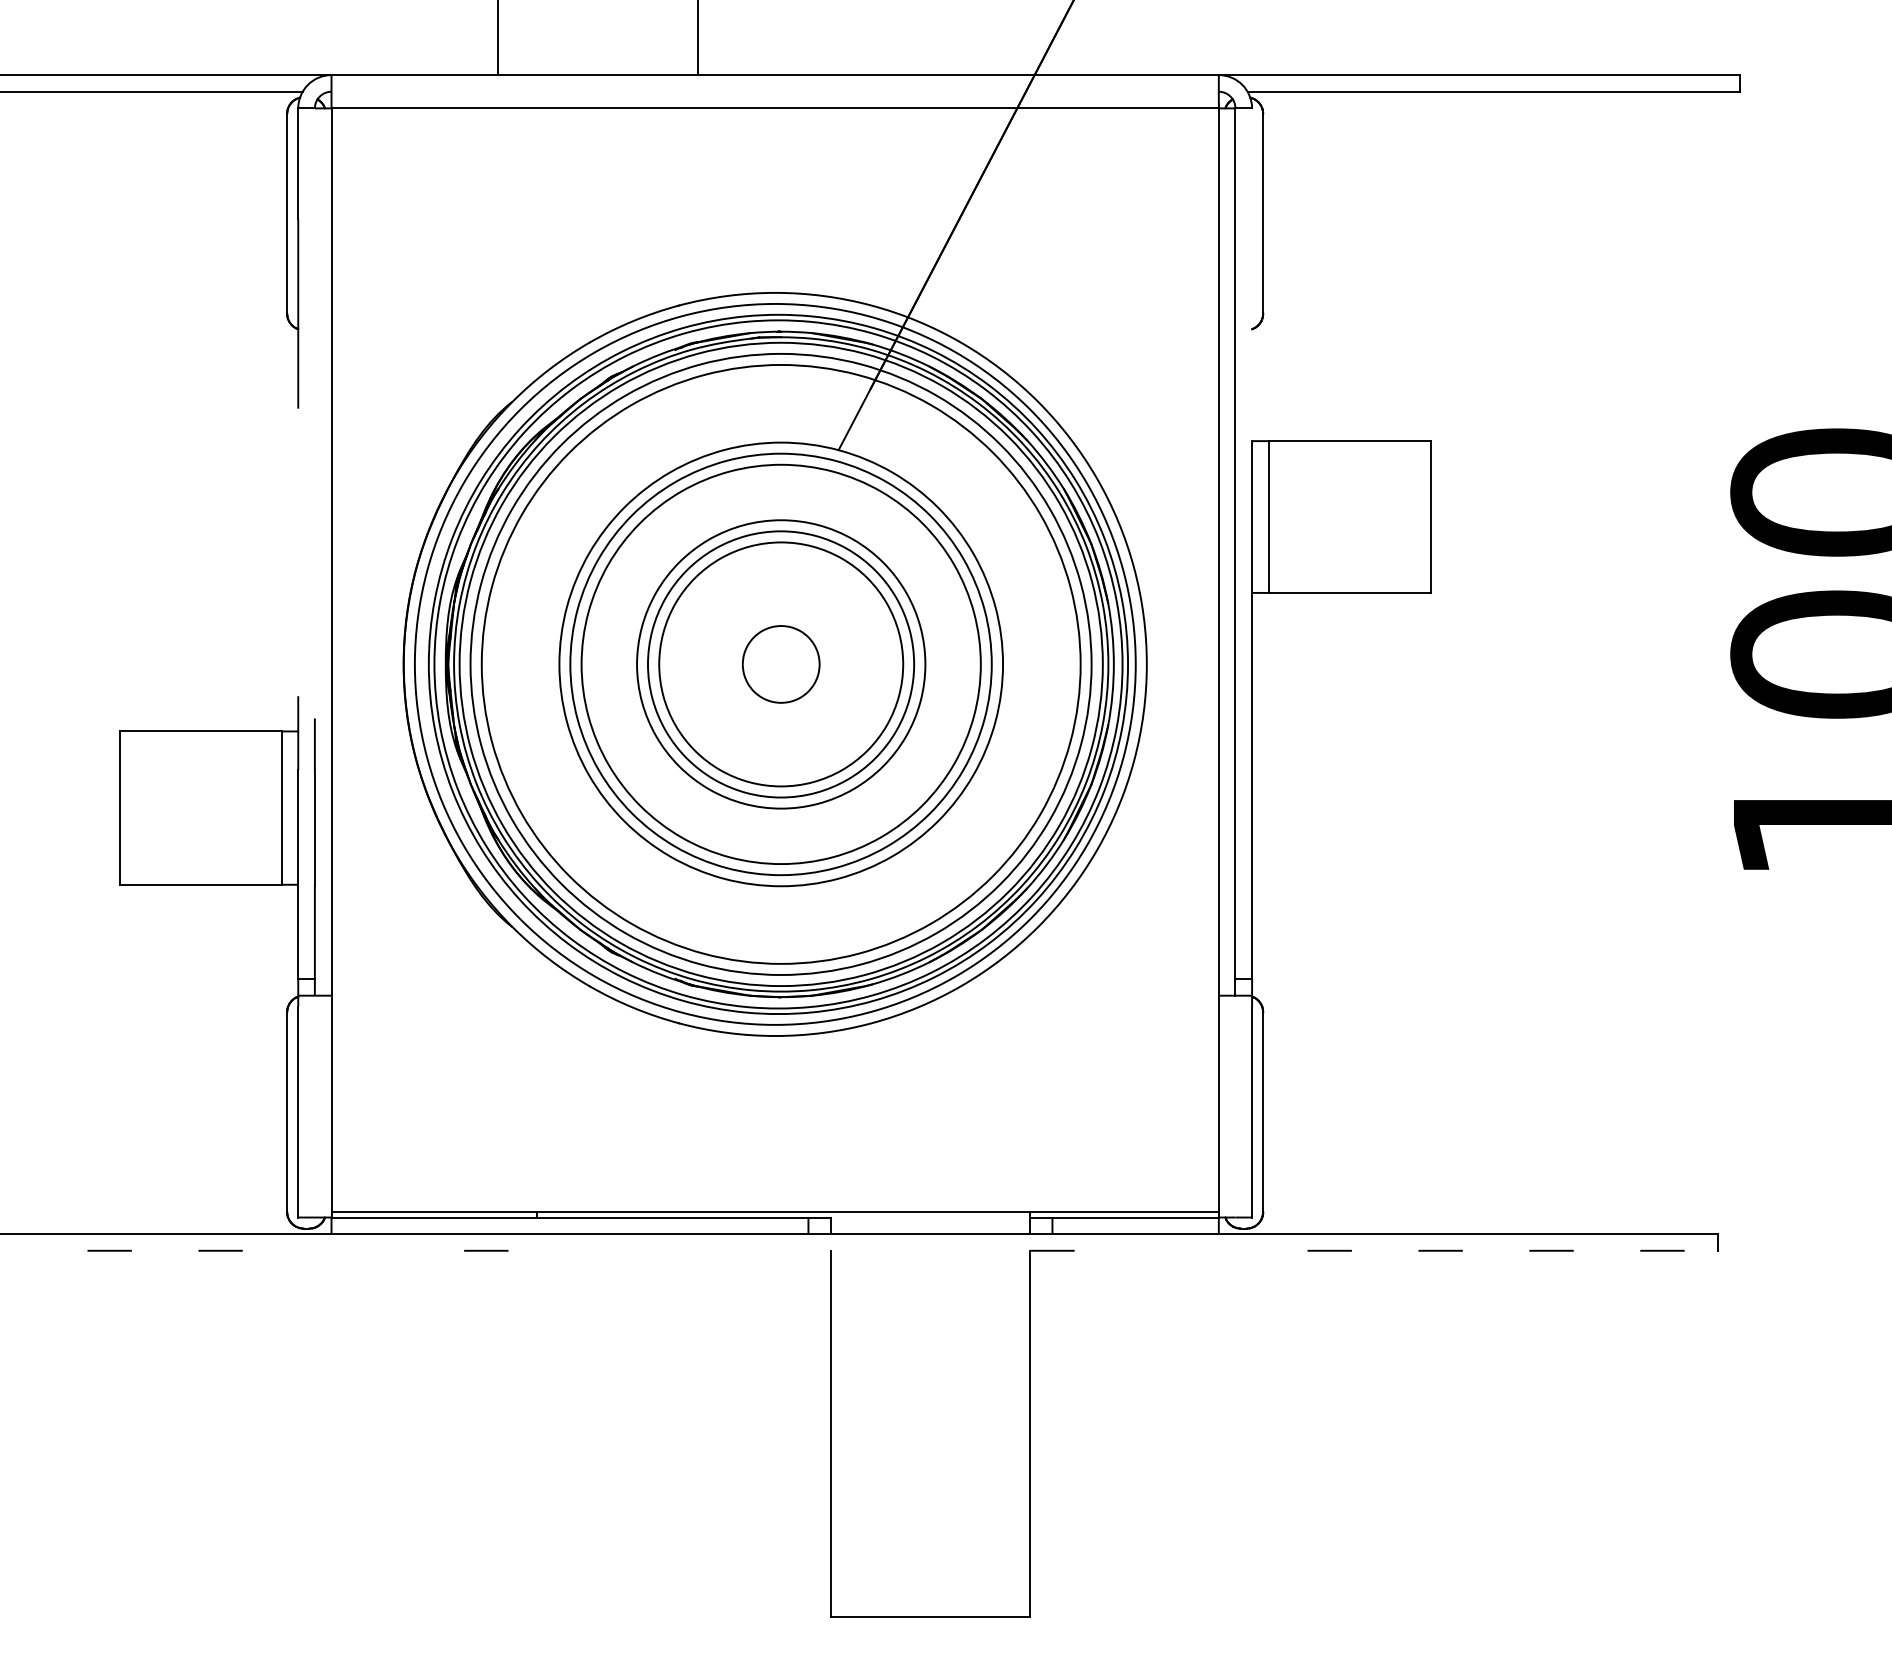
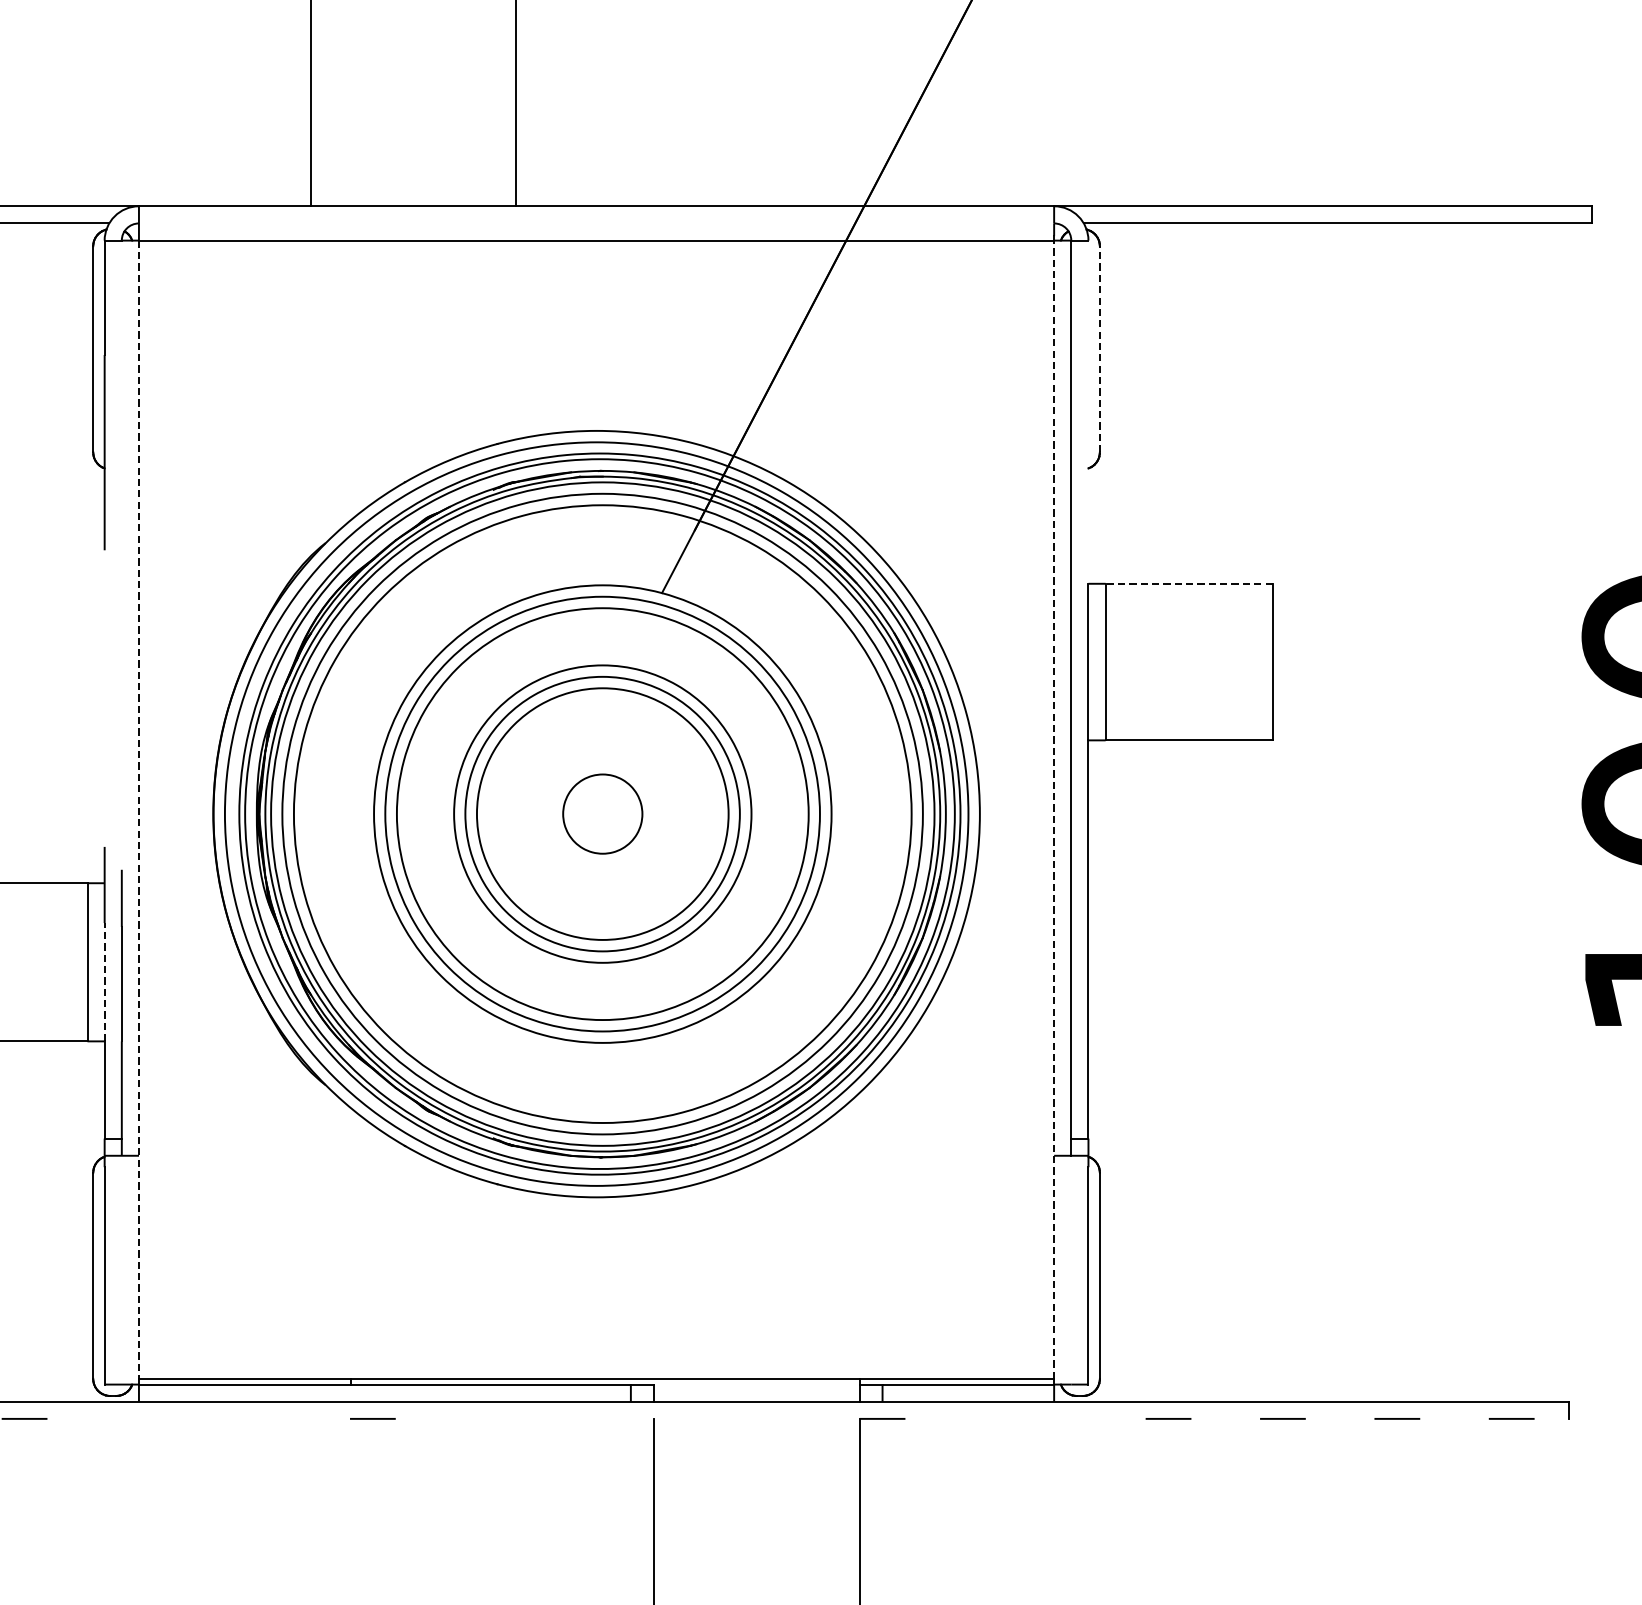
line: (1263, 213) -> (1100, 349), solid -> dashed
line: (1349, 441) -> (1188, 584), solid -> dashed
line: (331, 660) -> (138, 810), solid -> dashed
line: (1218, 660) -> (1053, 810), solid -> dashed
line: (298, 826) -> (104, 981), solid -> dashed
line: (486, 1250) -> (373, 1418), moved

